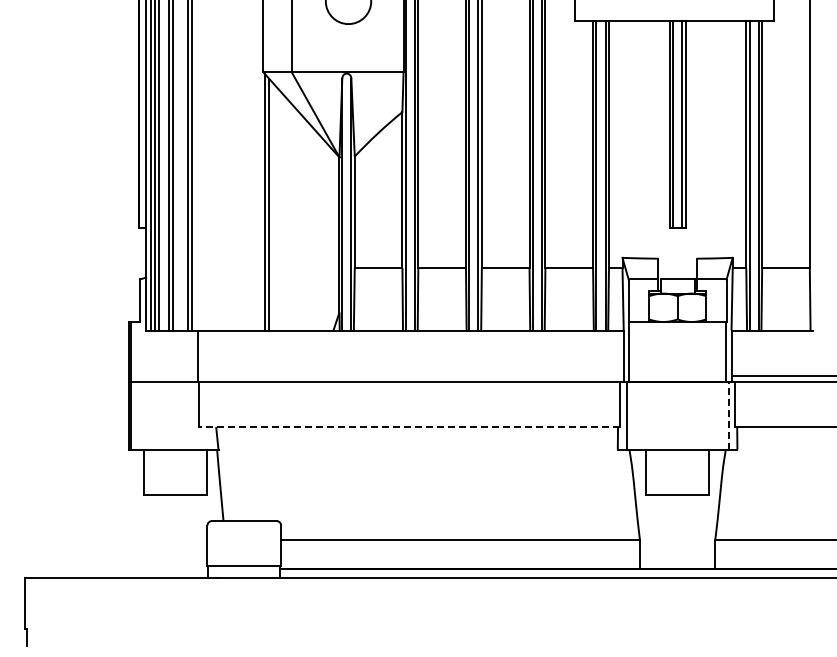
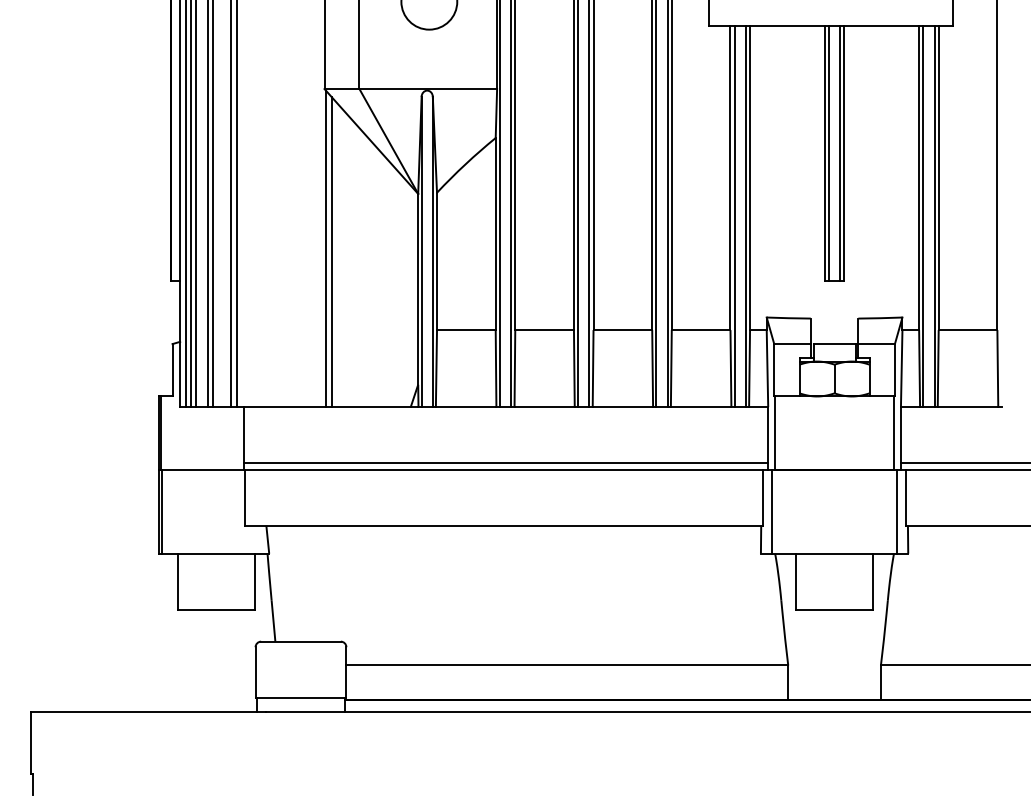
line: (410, 375) -> (505, 462), added
line: (728, 415) -> (897, 511), dashed -> solid
line: (409, 426) -> (504, 525), dashed -> solid

